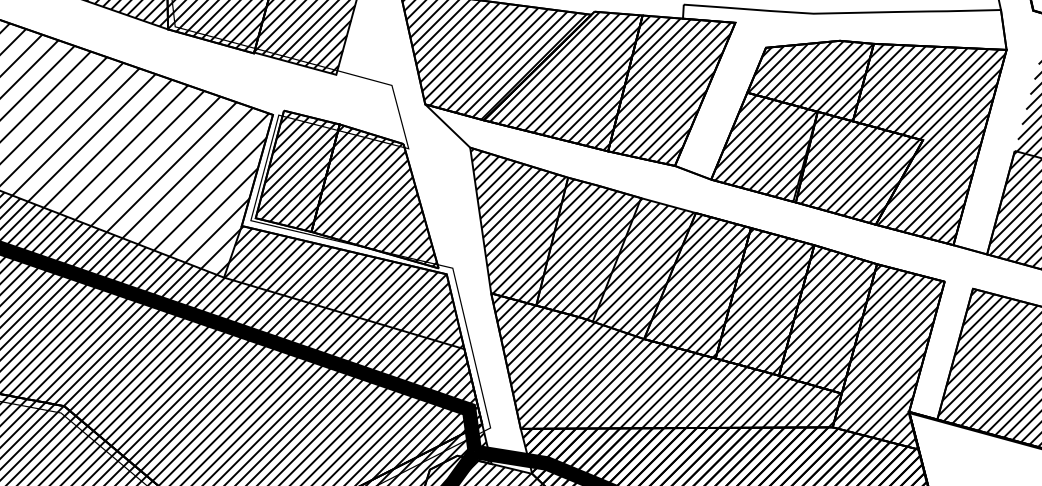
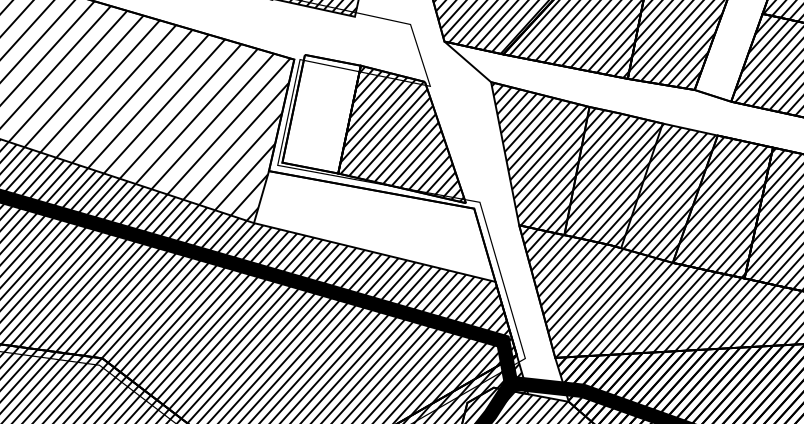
hatch: (297, 171) -> (321, 114), removed
hatch: (343, 286) -> (372, 225), removed

